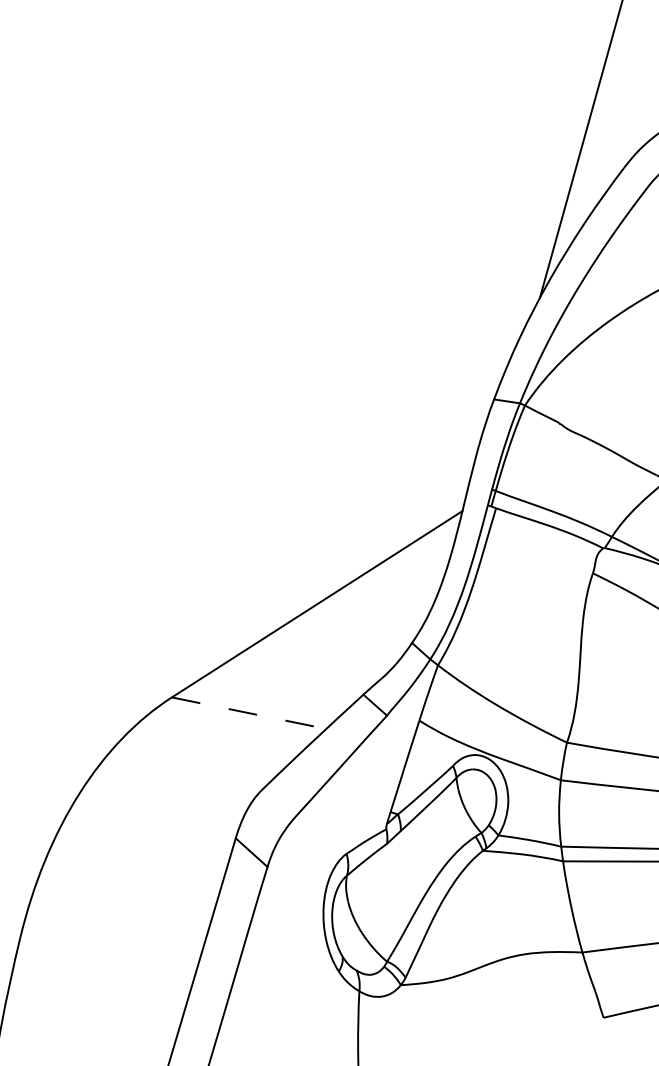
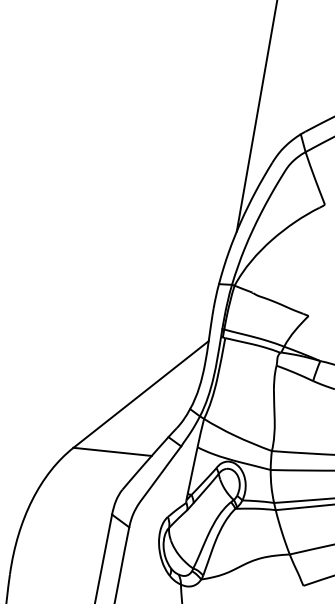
line: (250, 712) -> (113, 451), dashed -> solid

